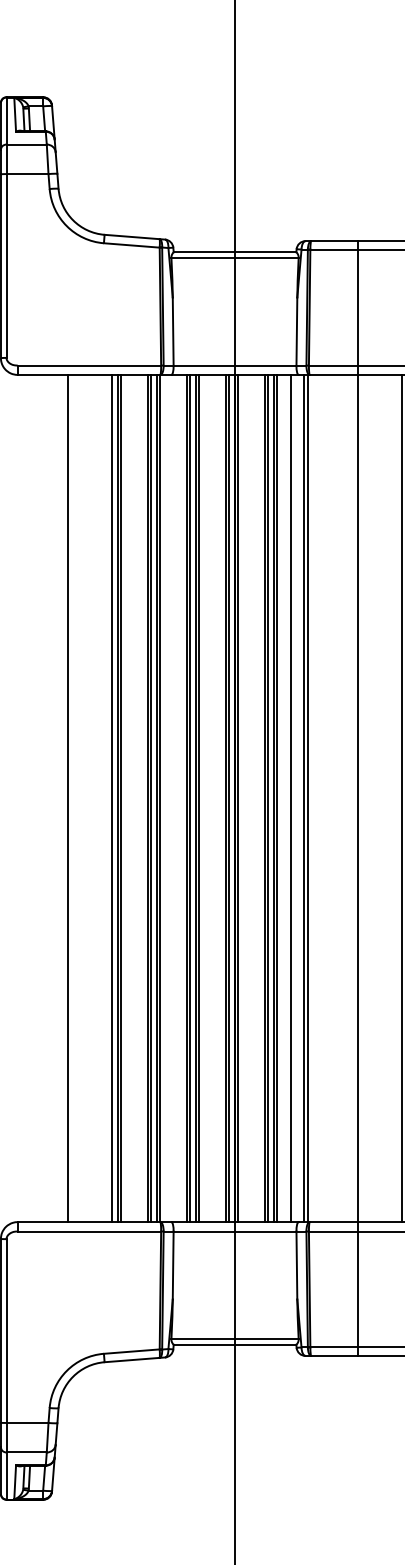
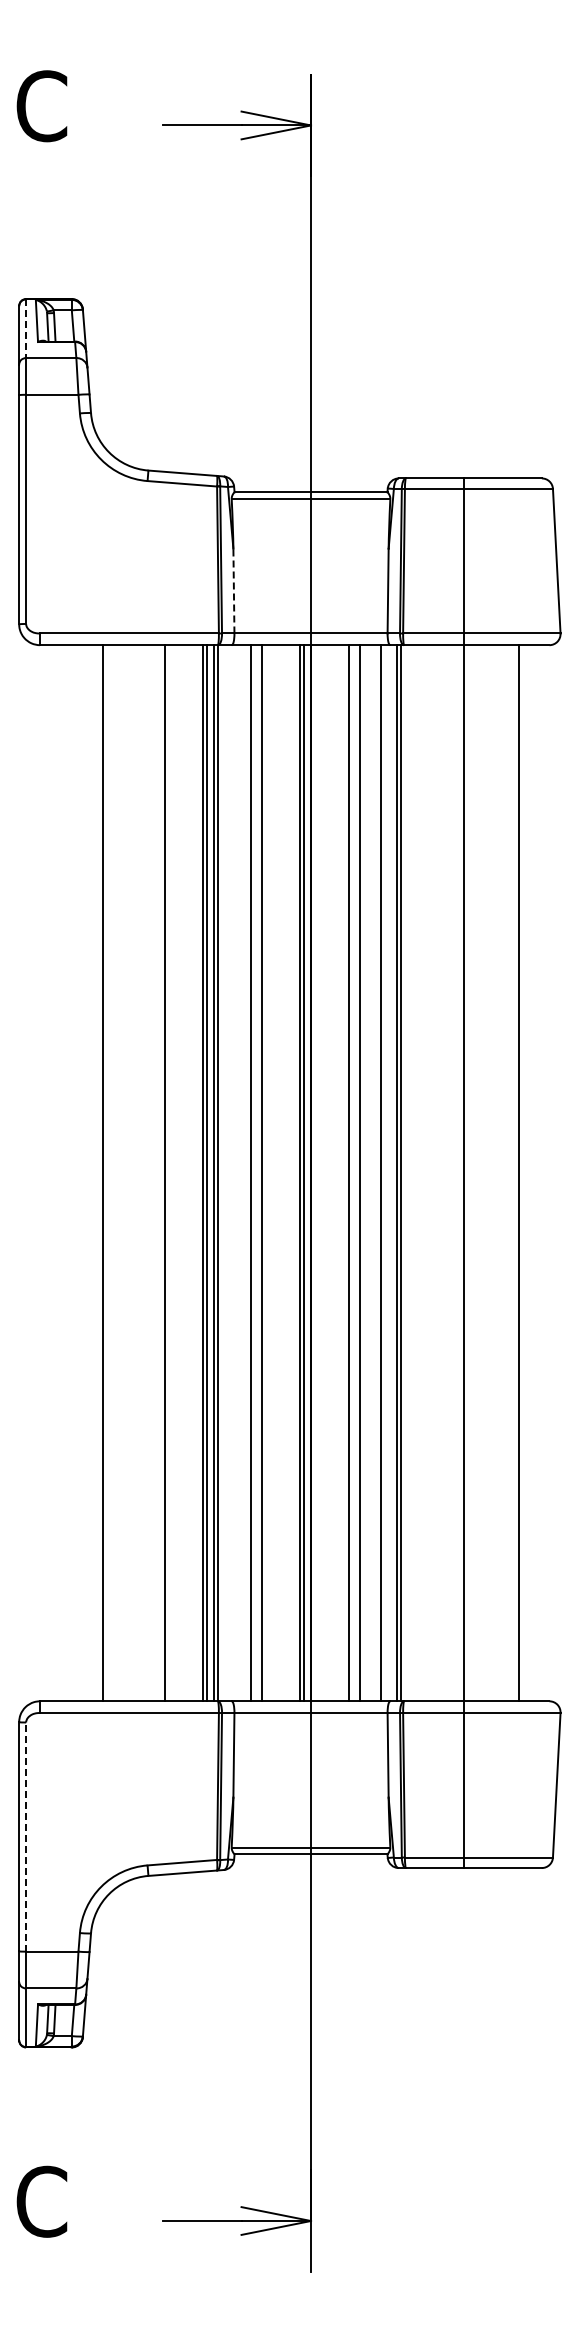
line: (6, 121) -> (26, 329), solid -> dashed
line: (172, 331) -> (233, 590), solid -> dashed
line: (112, 798) -> (158, 1173), removed
line: (121, 798) -> (169, 1173), removed
line: (190, 798) -> (255, 1173), removed
line: (199, 798) -> (266, 1173), removed
line: (238, 798) -> (315, 1173), removed
line: (268, 798) -> (352, 1173), removed
line: (277, 798) -> (363, 1173), removed
line: (6, 1331) -> (26, 1837), solid -> dashed

